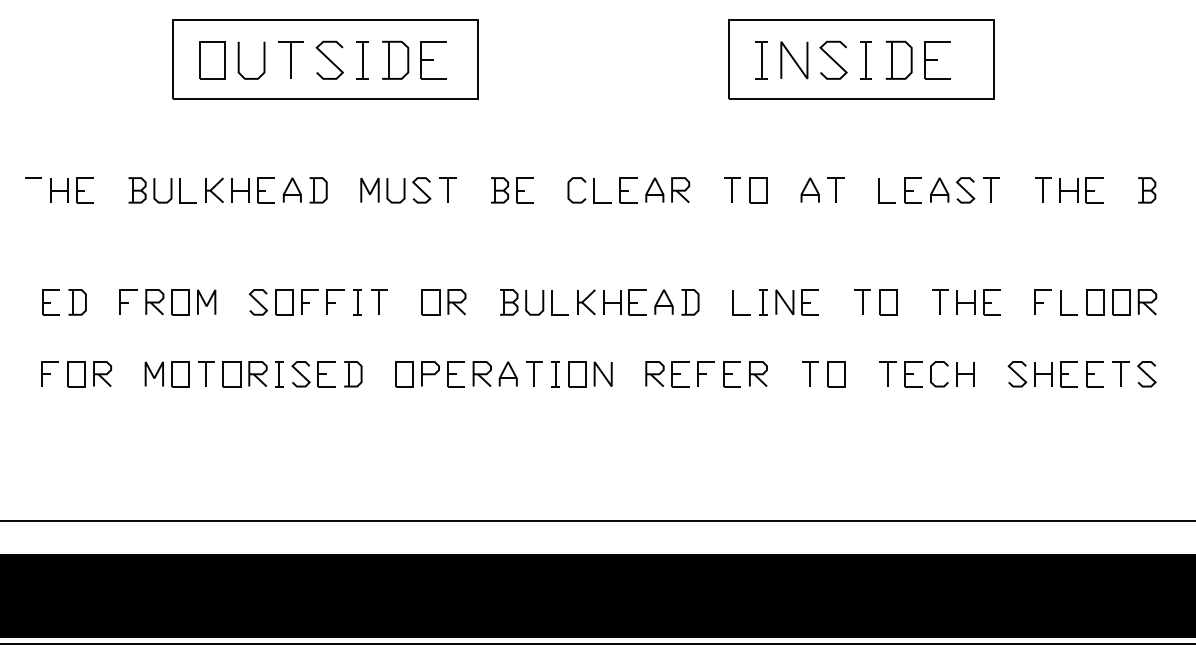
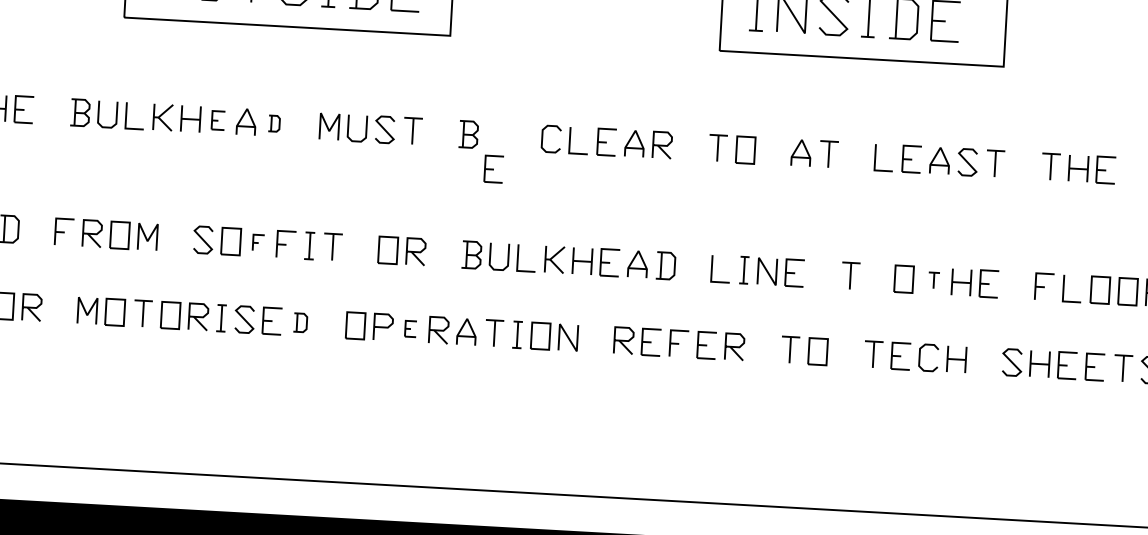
part: (265, 190) -> (217, 120), size x0.7
part: (318, 190) -> (274, 123), size x0.6
part: (524, 190) -> (493, 169), moved
part: (309, 301) -> (258, 242), size x0.6
part: (940, 301) -> (934, 279), size x0.6
part: (888, 302) -> (904, 279), moved
part: (353, 374) -> (300, 323), size x0.7
part: (455, 374) -> (410, 329), size x0.6

